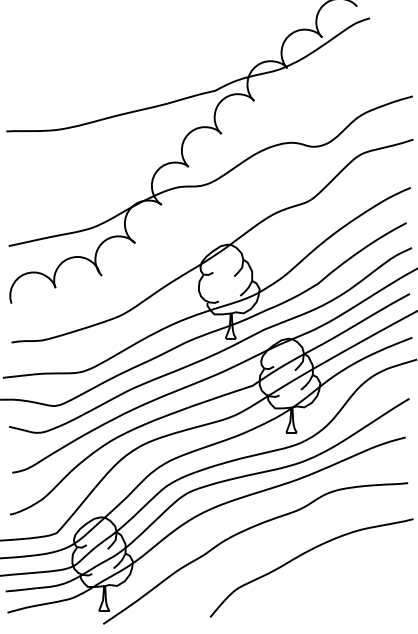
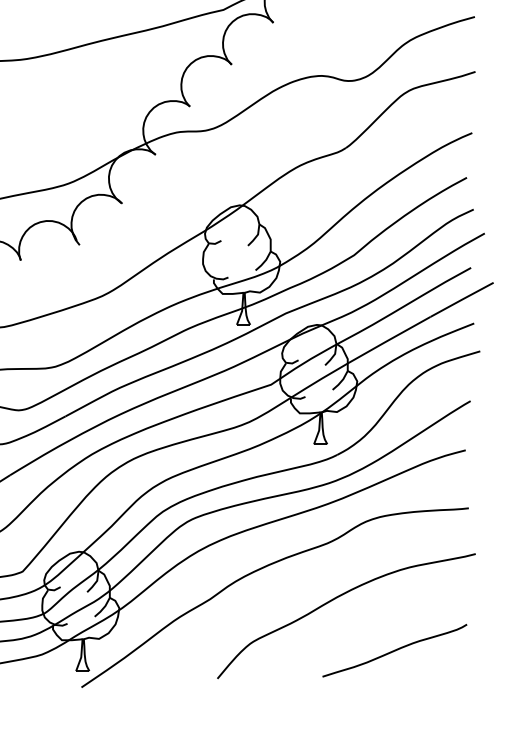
curve: (349, 595) -> (394, 651), added

